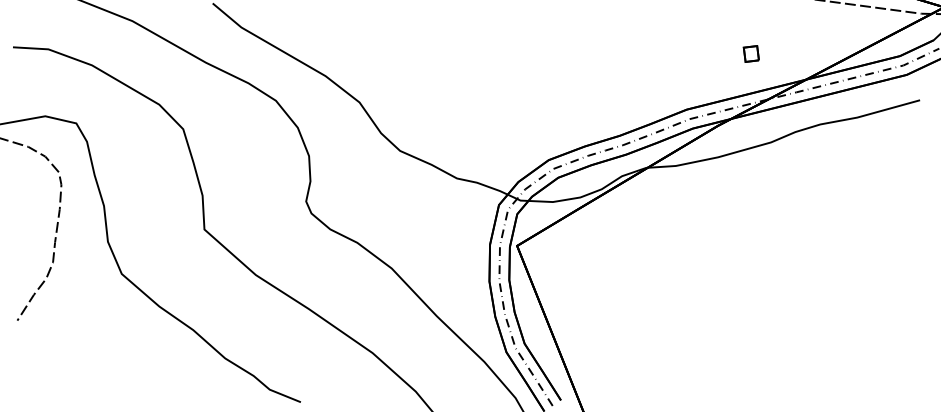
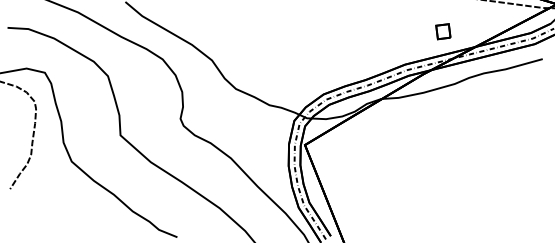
part: (750, 53) -> (442, 31), size x1.6

